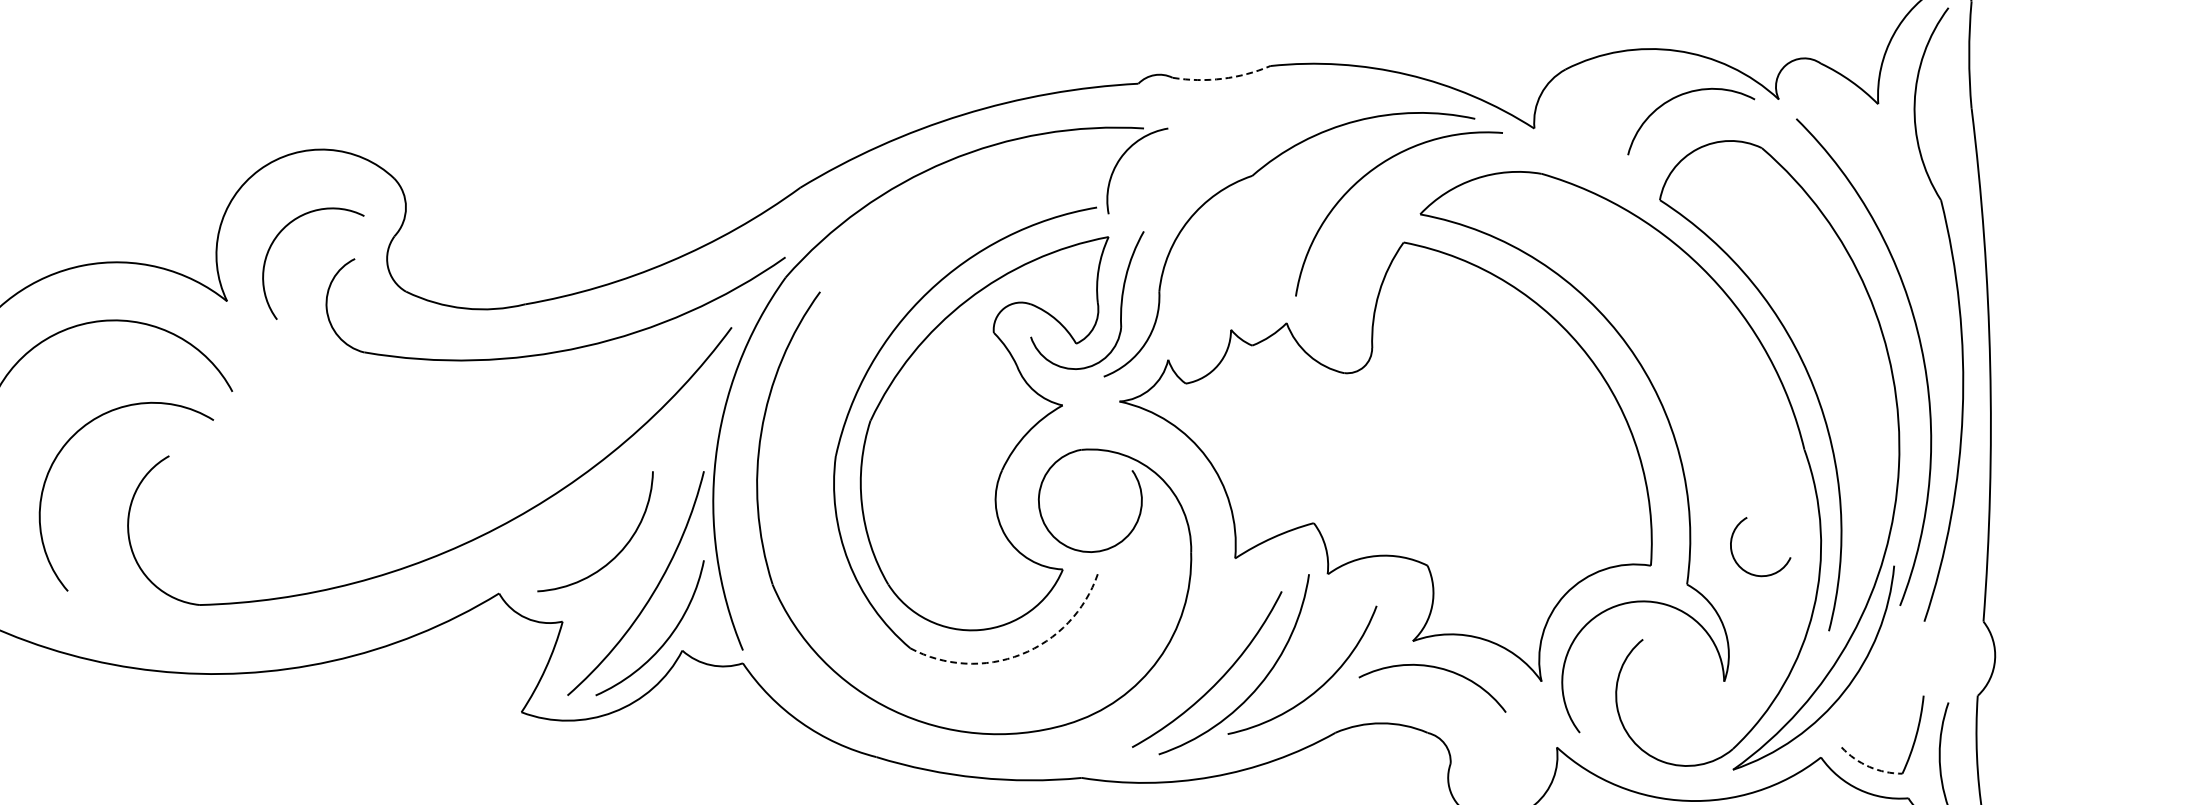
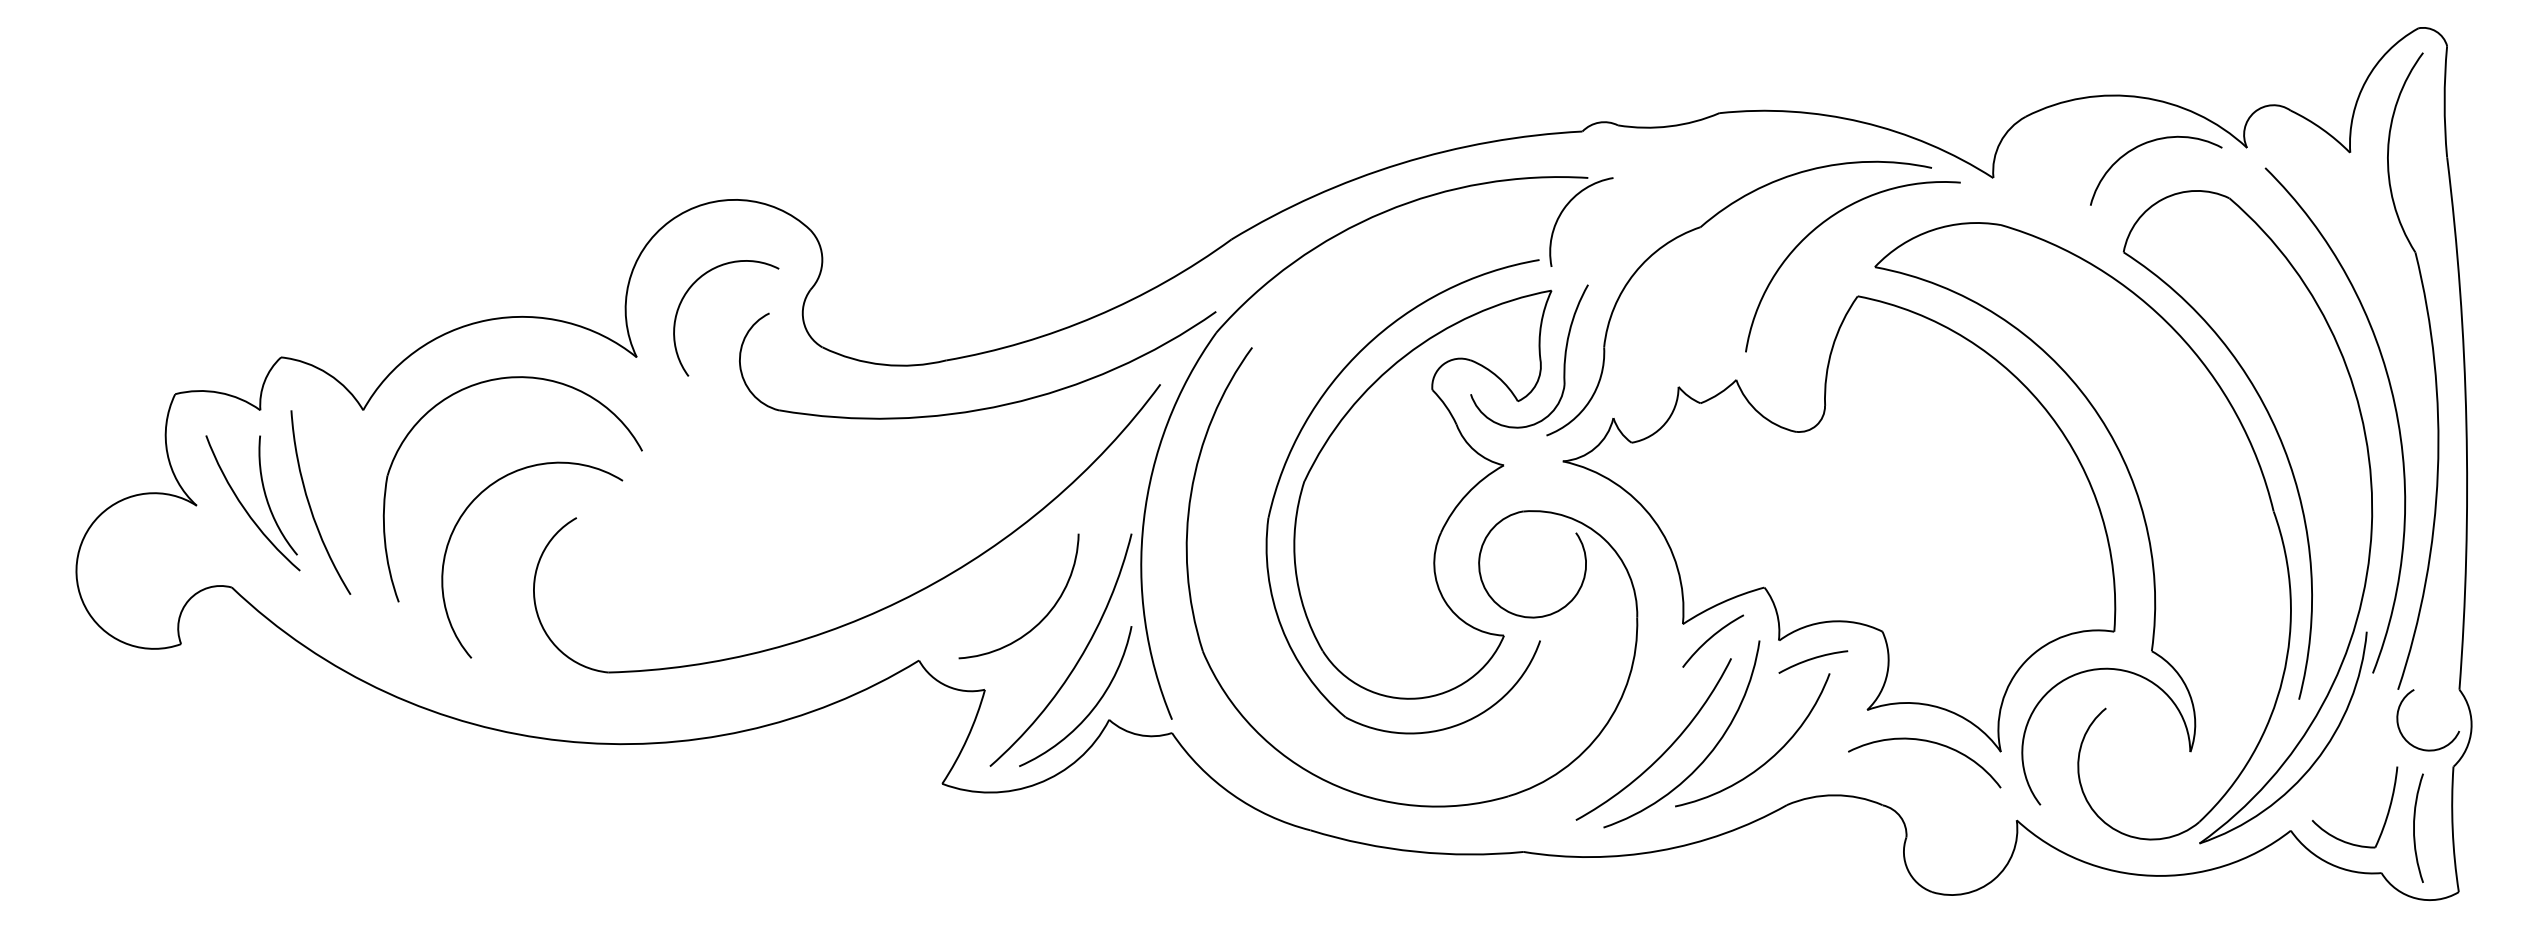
arc: (1222, 78) -> (1669, 126), dashed -> solid
arc: (1737, 562) -> (2404, 736), moved
arc: (1262, 572) -> (1711, 638), added
arc: (1361, 592) -> (1813, 659), added
arc: (1020, 654) -> (1460, 723), dashed -> solid
arc: (1436, 668) -> (1928, 742), moved
arc: (1868, 766) -> (2340, 840), dashed -> solid

